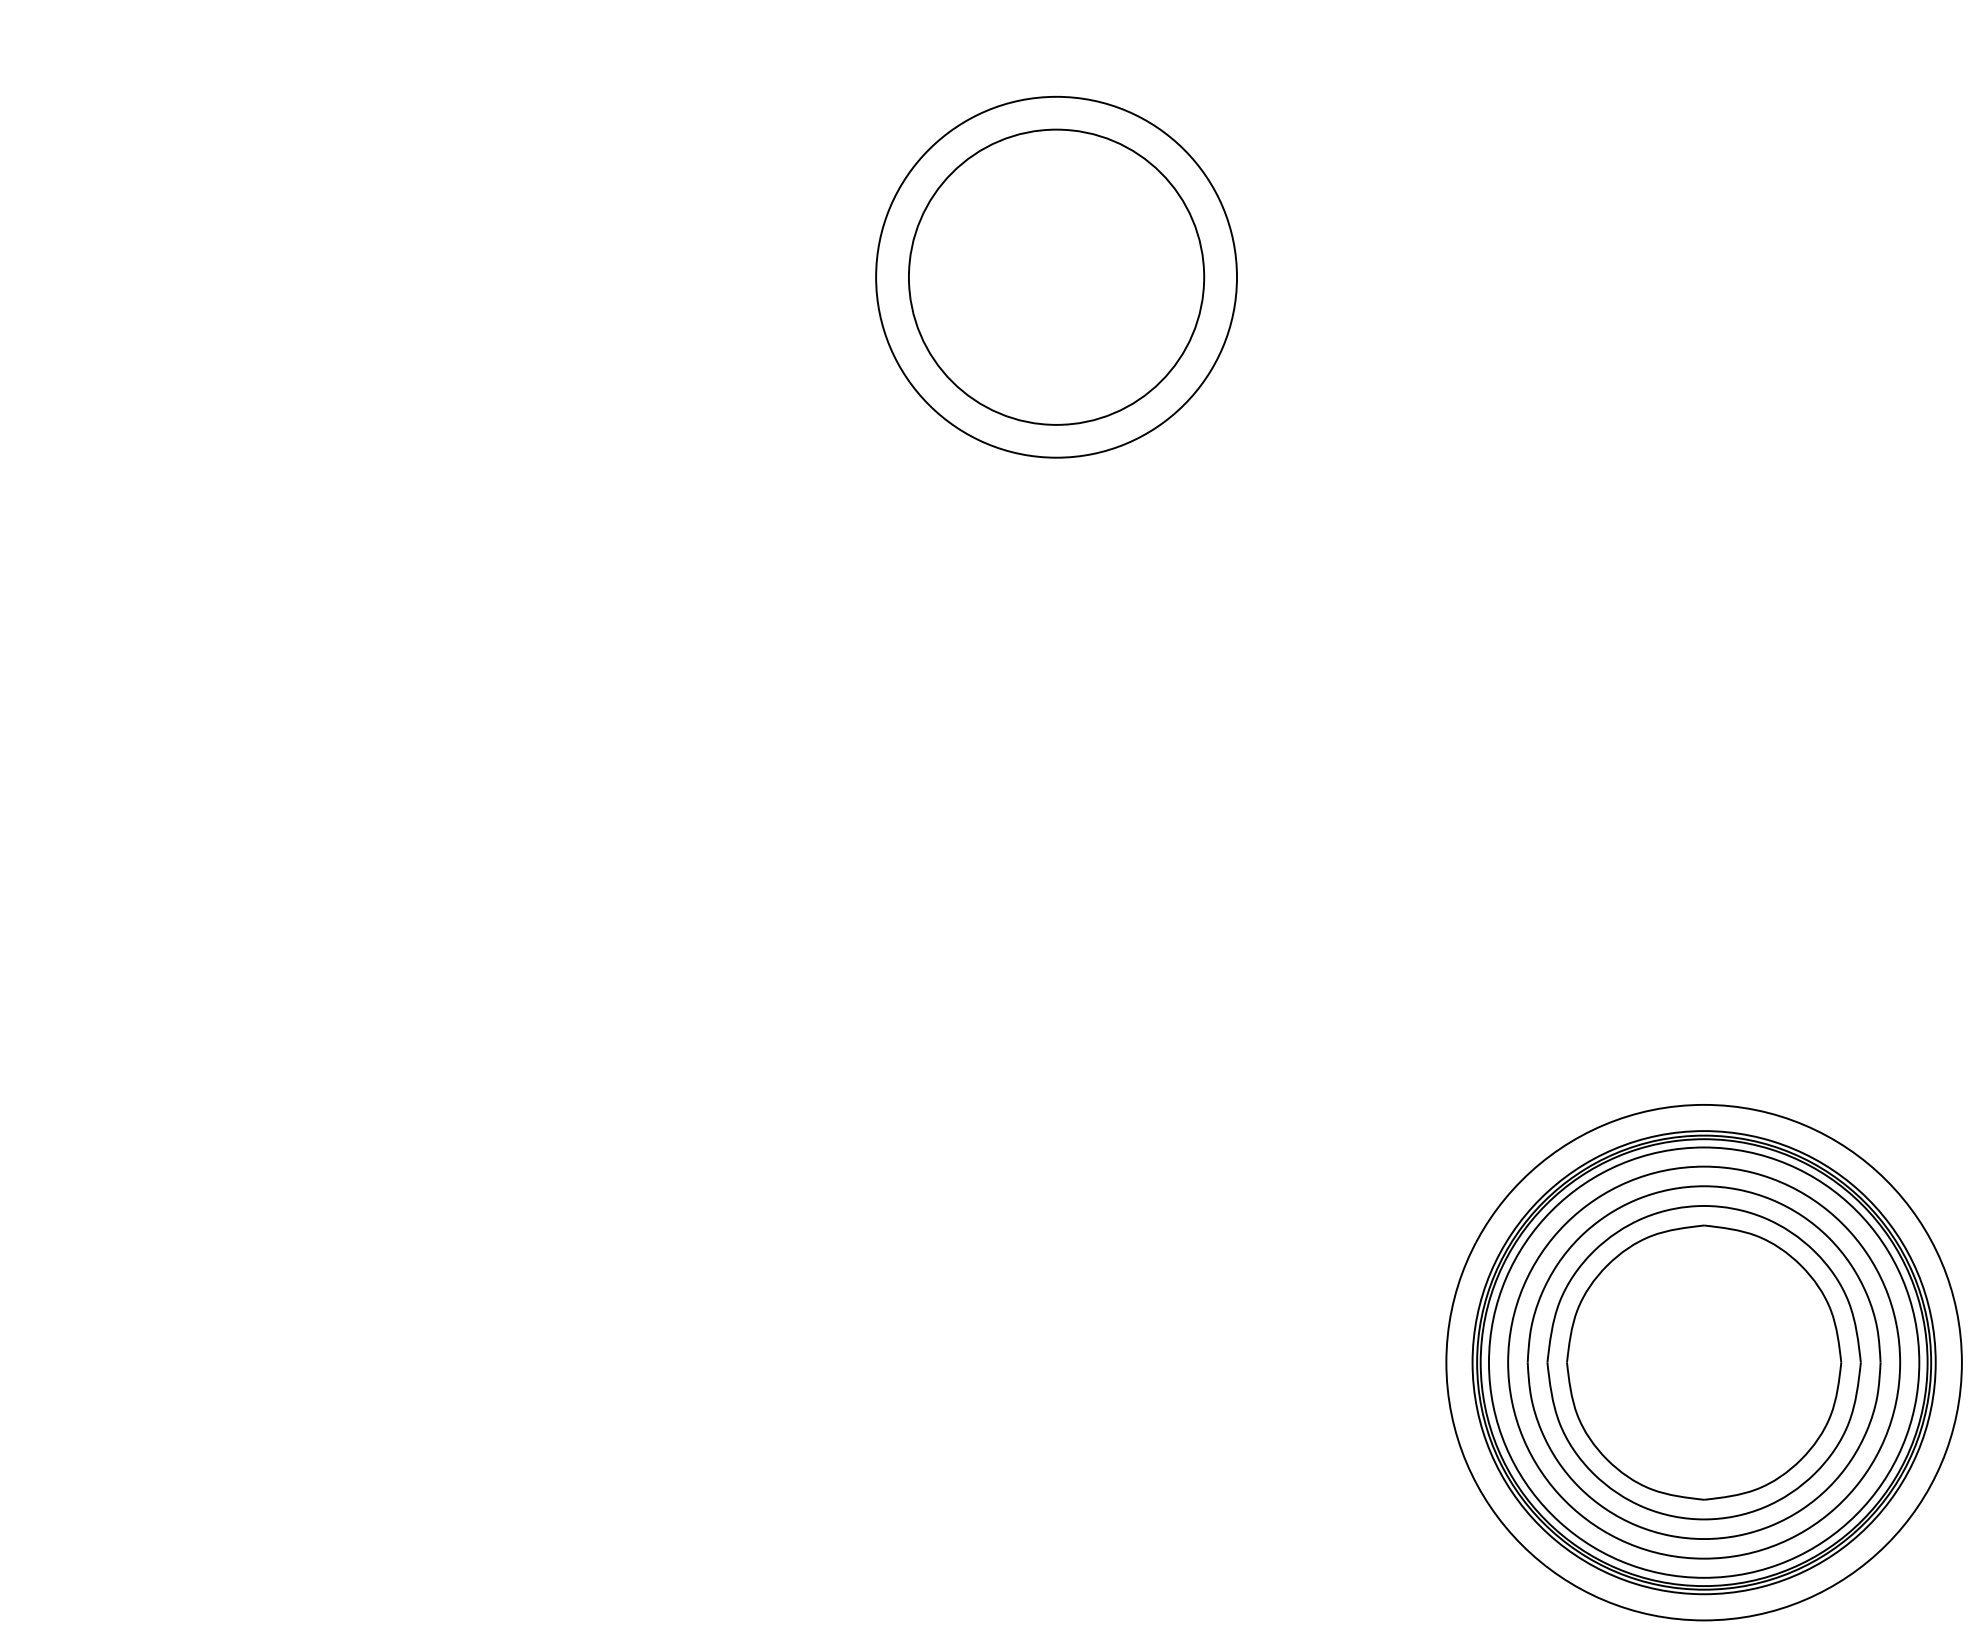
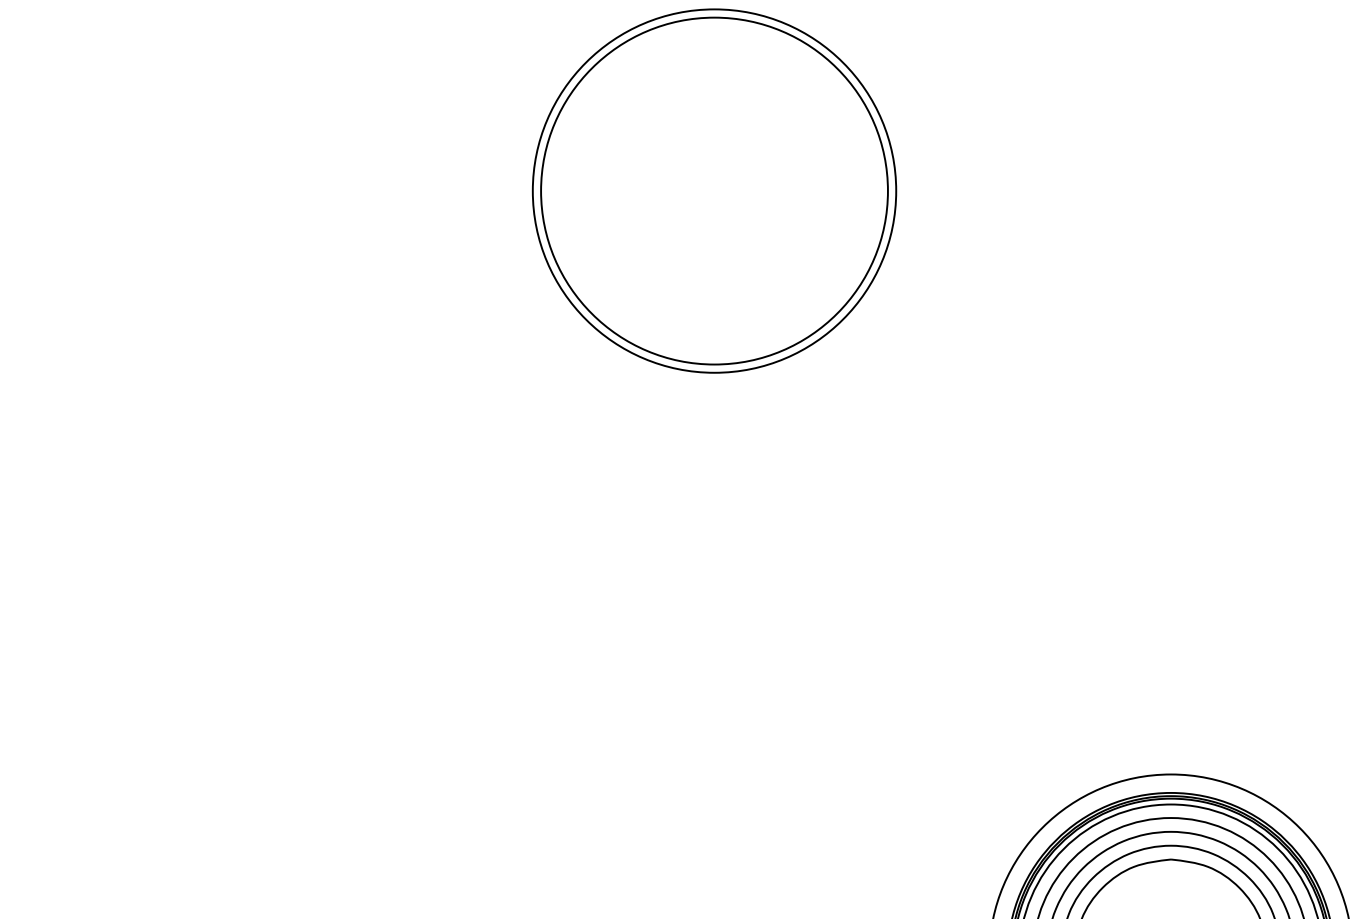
circle: (1056, 277) -> (714, 191), size x1.43
circle: (1056, 277) -> (714, 191), size x1.67

